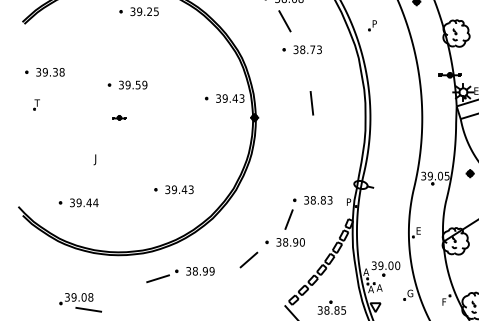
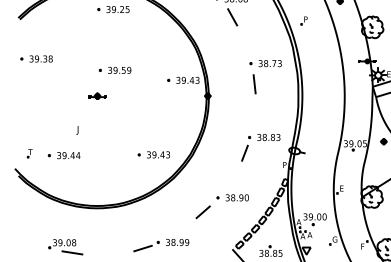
part: (301, 49) -> (265, 63), moved
part: (126, 83) -> (114, 69), moved
part: (36, 104) -> (29, 153), moved
part: (119, 117) -> (97, 95), size x1.67
part: (173, 189) -> (153, 154), moved
part: (77, 202) -> (63, 155), moved
part: (308, 203) -> (260, 140), moved
part: (180, 275) -> (161, 245), moved

